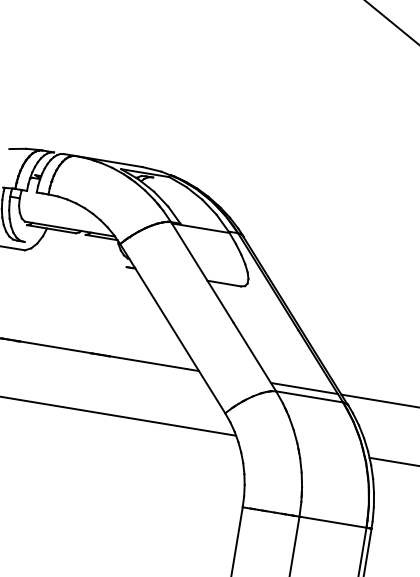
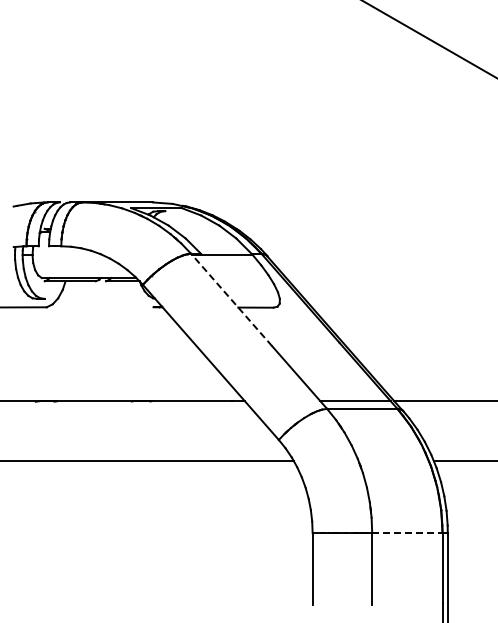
line: (202, 271) -> (231, 299), solid -> dashed
line: (333, 522) -> (407, 533), solid -> dashed

